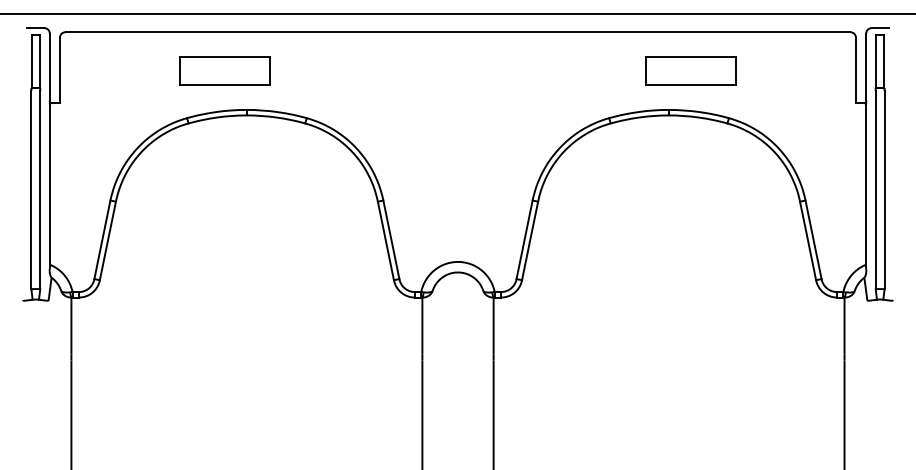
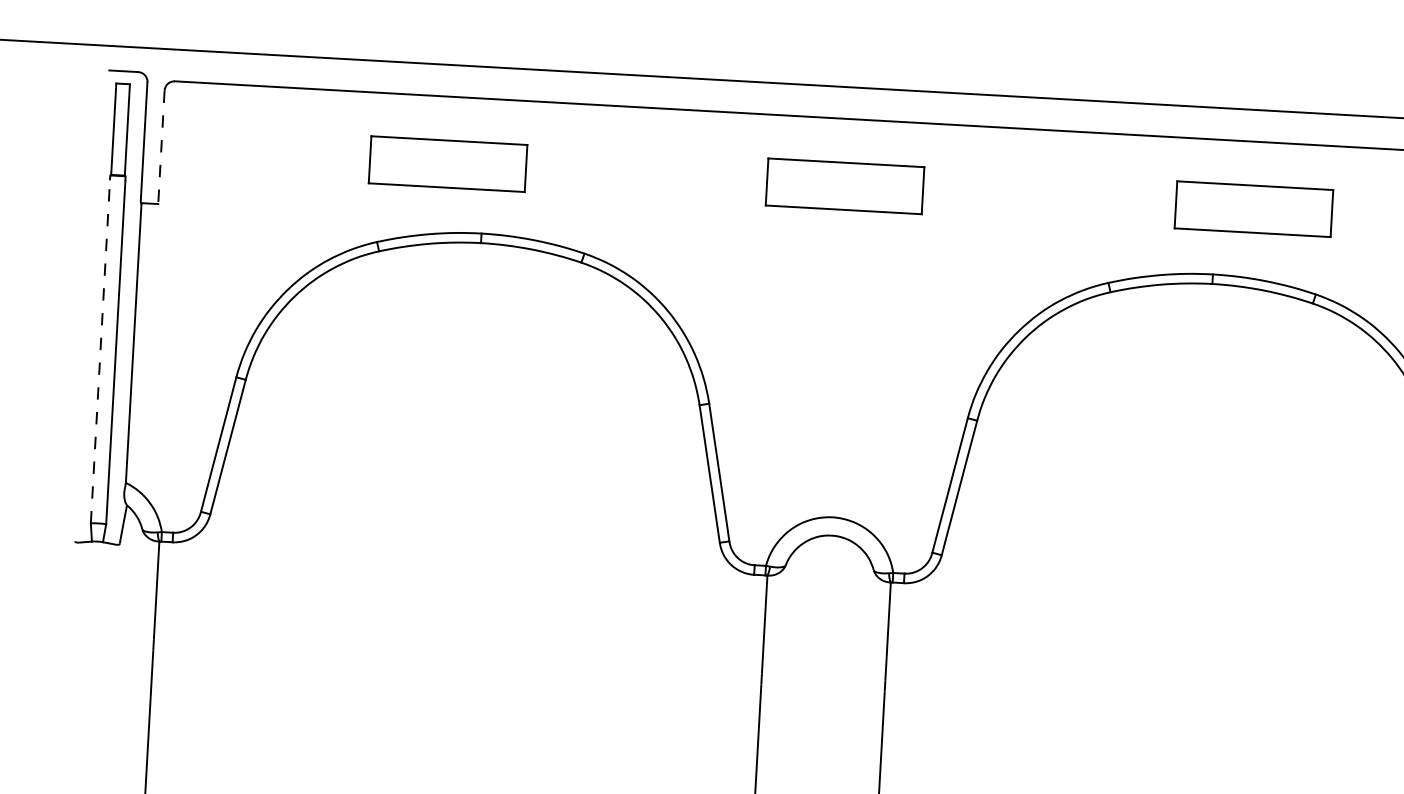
line: (59, 70) -> (160, 147), solid -> dashed
part: (454, 70) -> (845, 185), added
line: (31, 189) -> (100, 350), solid -> dashed

